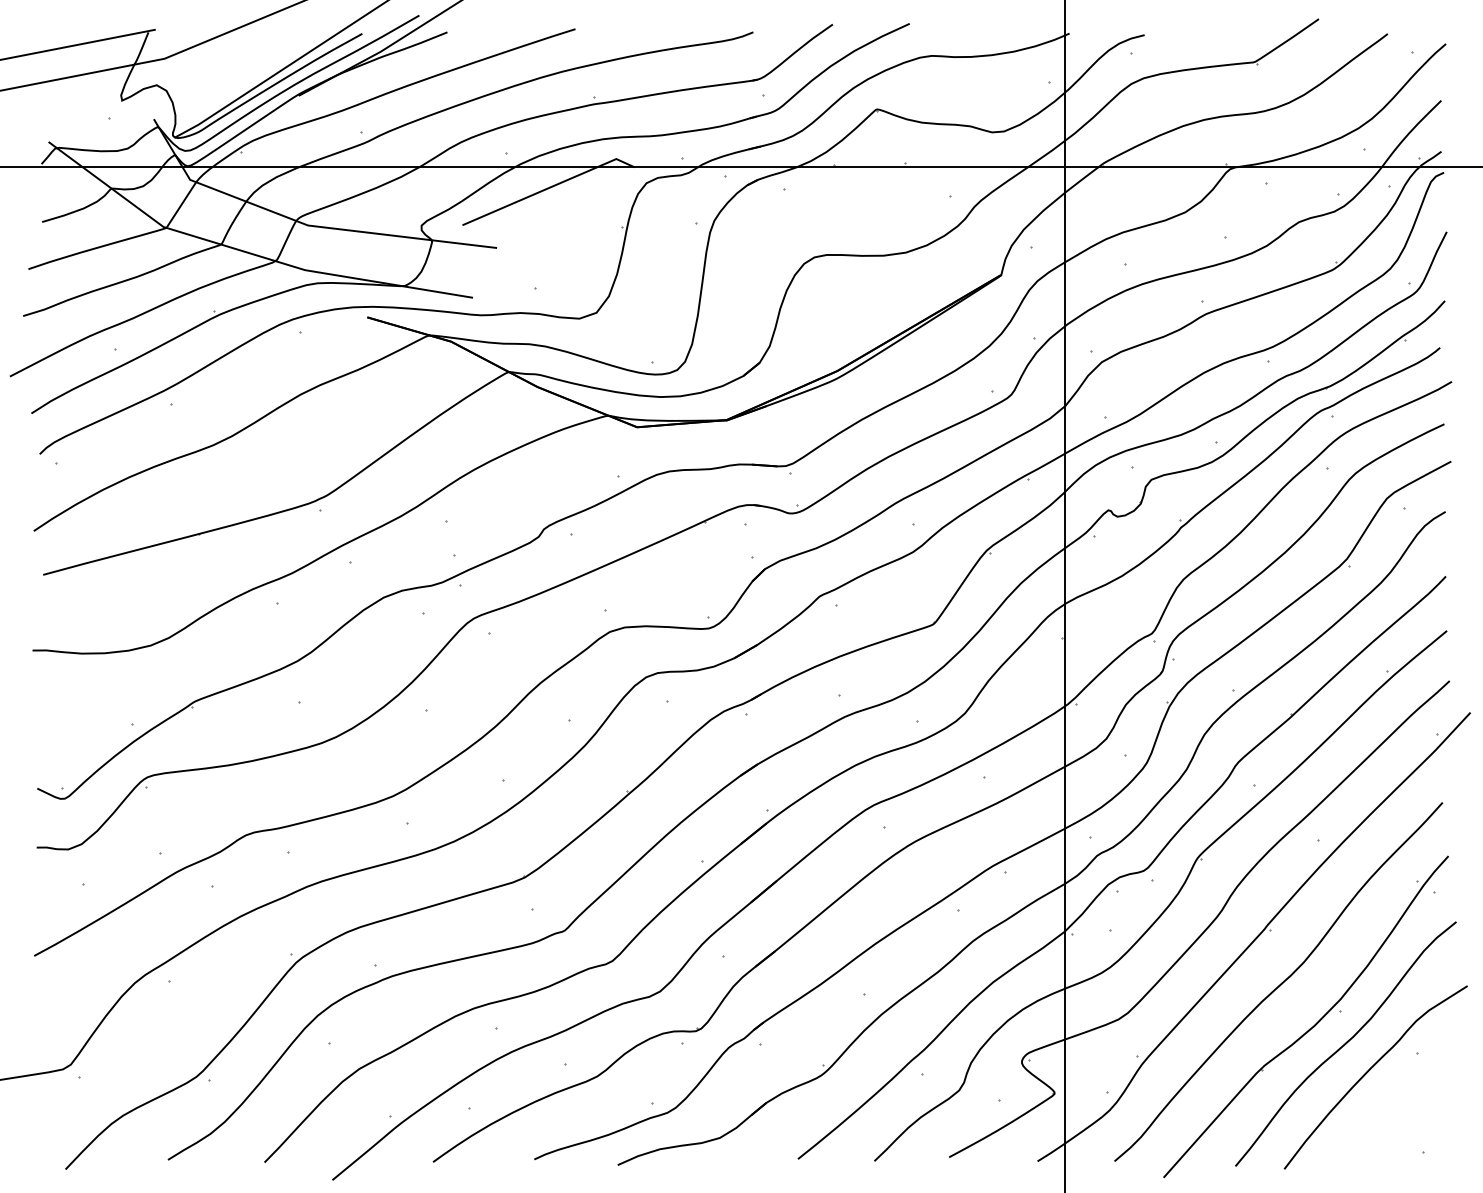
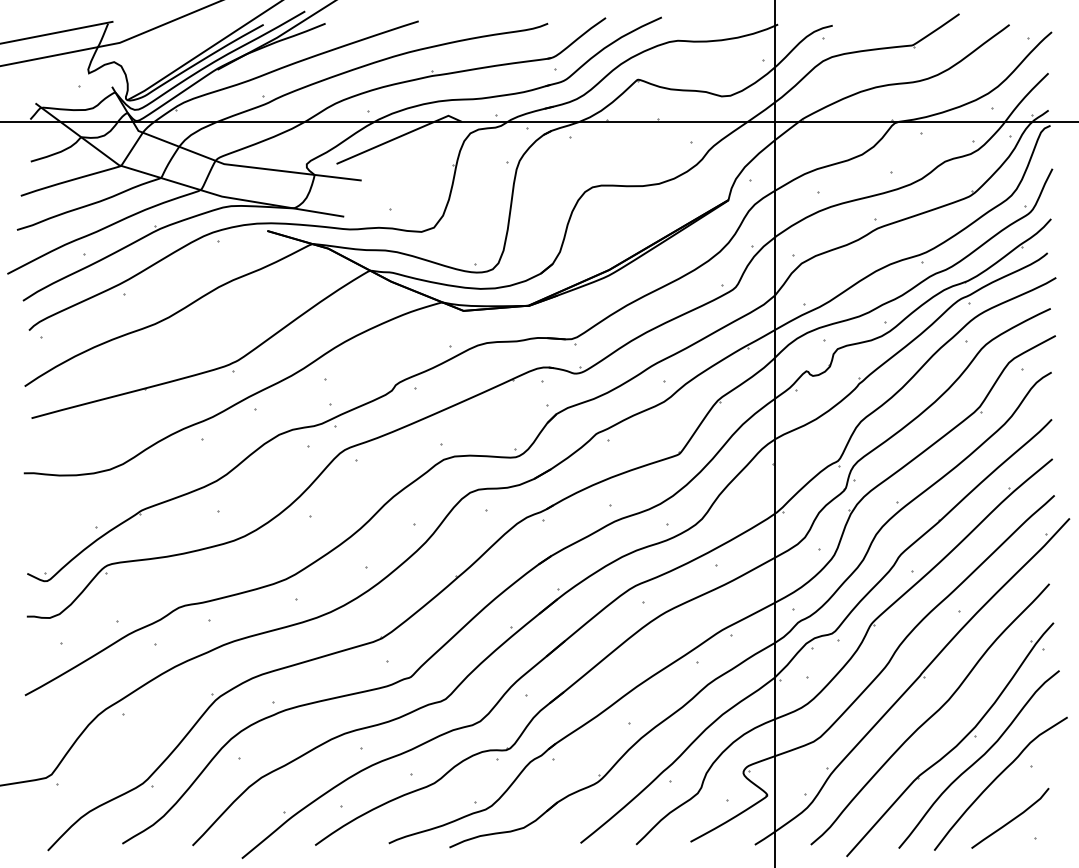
curve: (1391, 1125) -> (1012, 818), added

